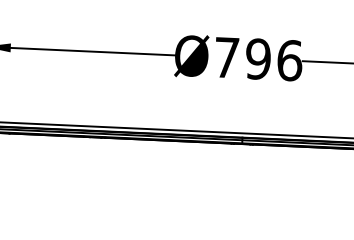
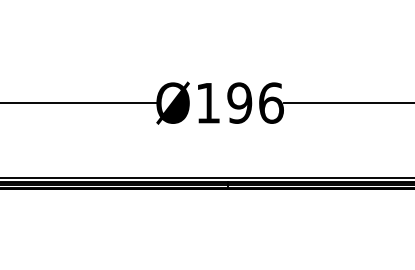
text: (226, 58) -> (207, 103), Ø796 -> Ø196

